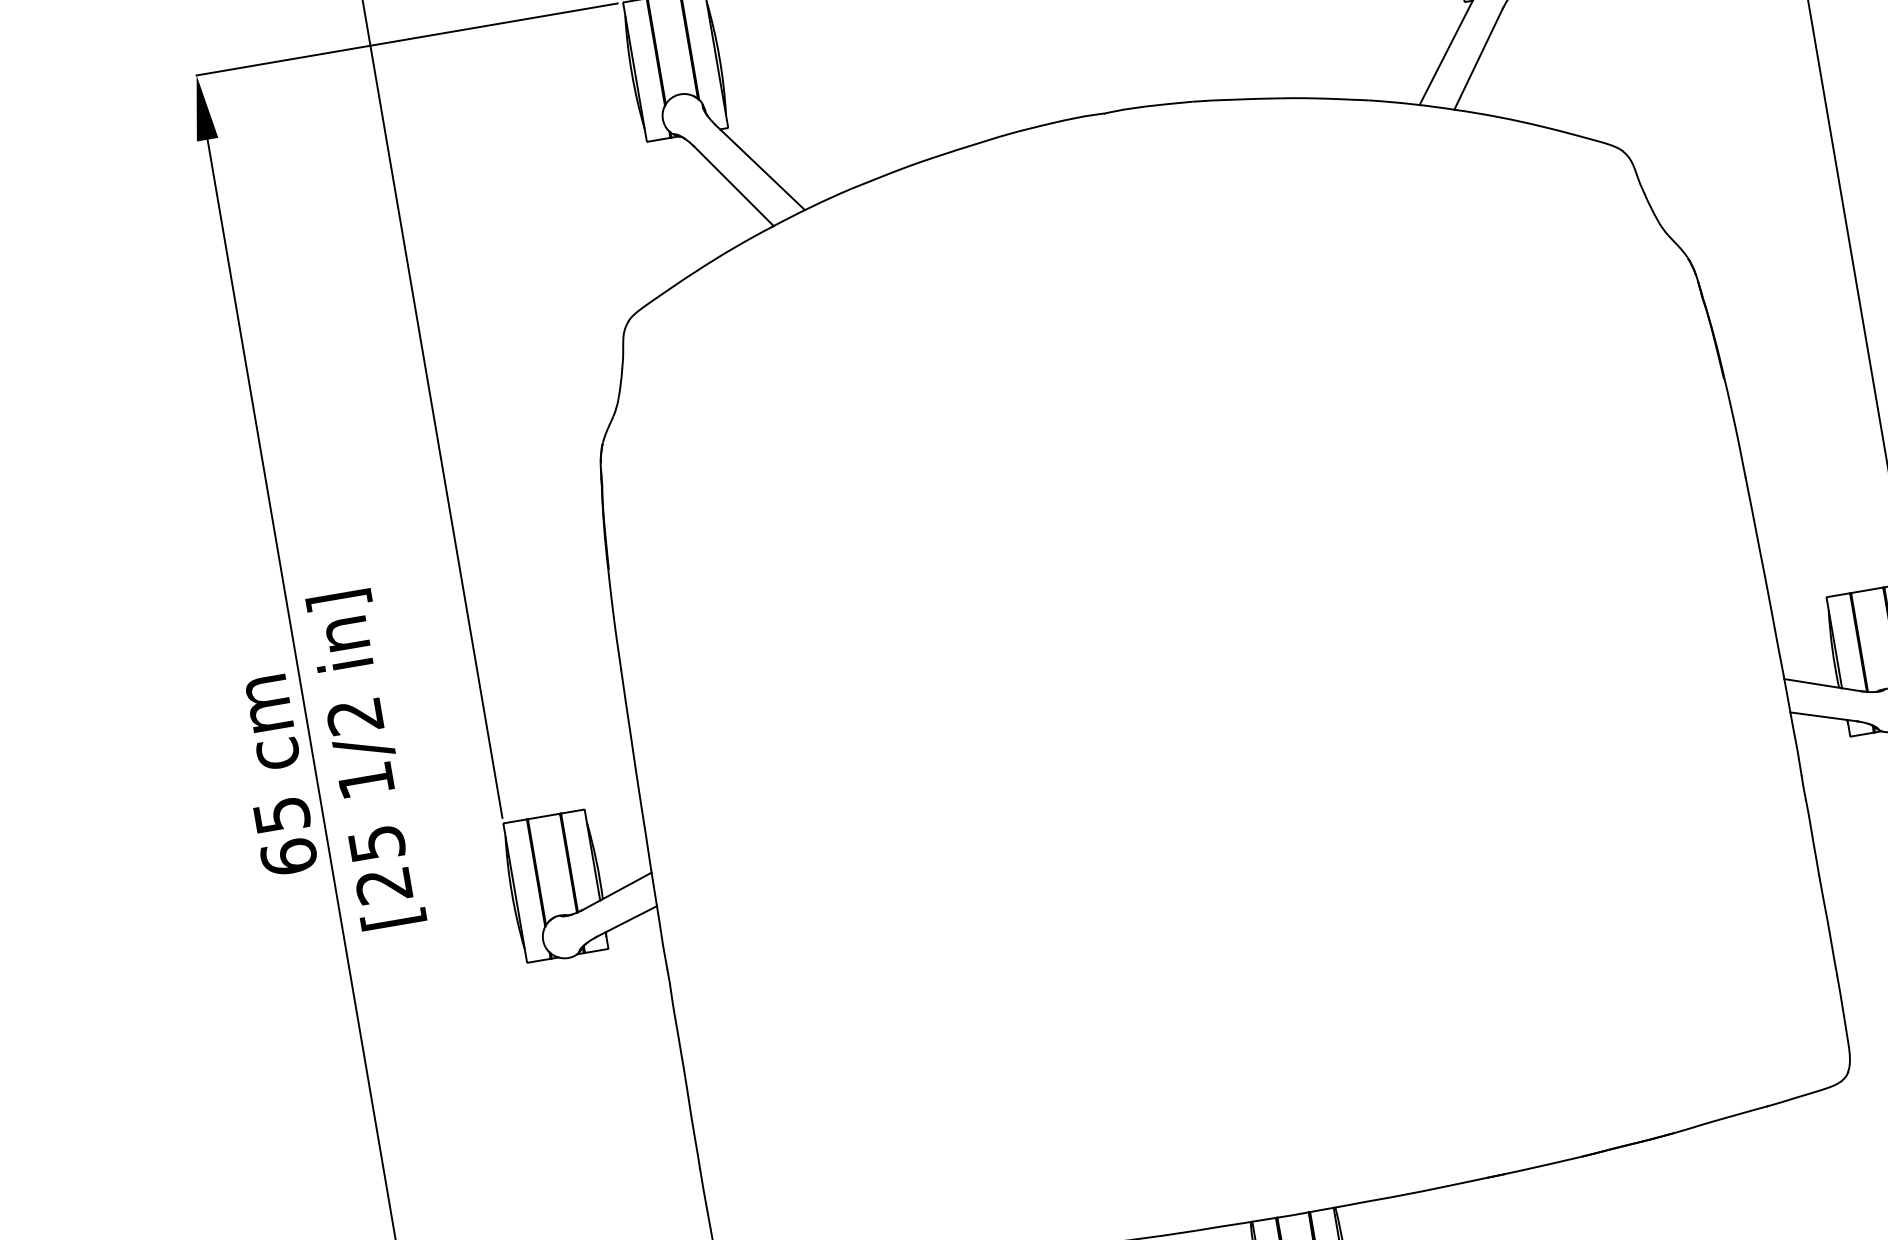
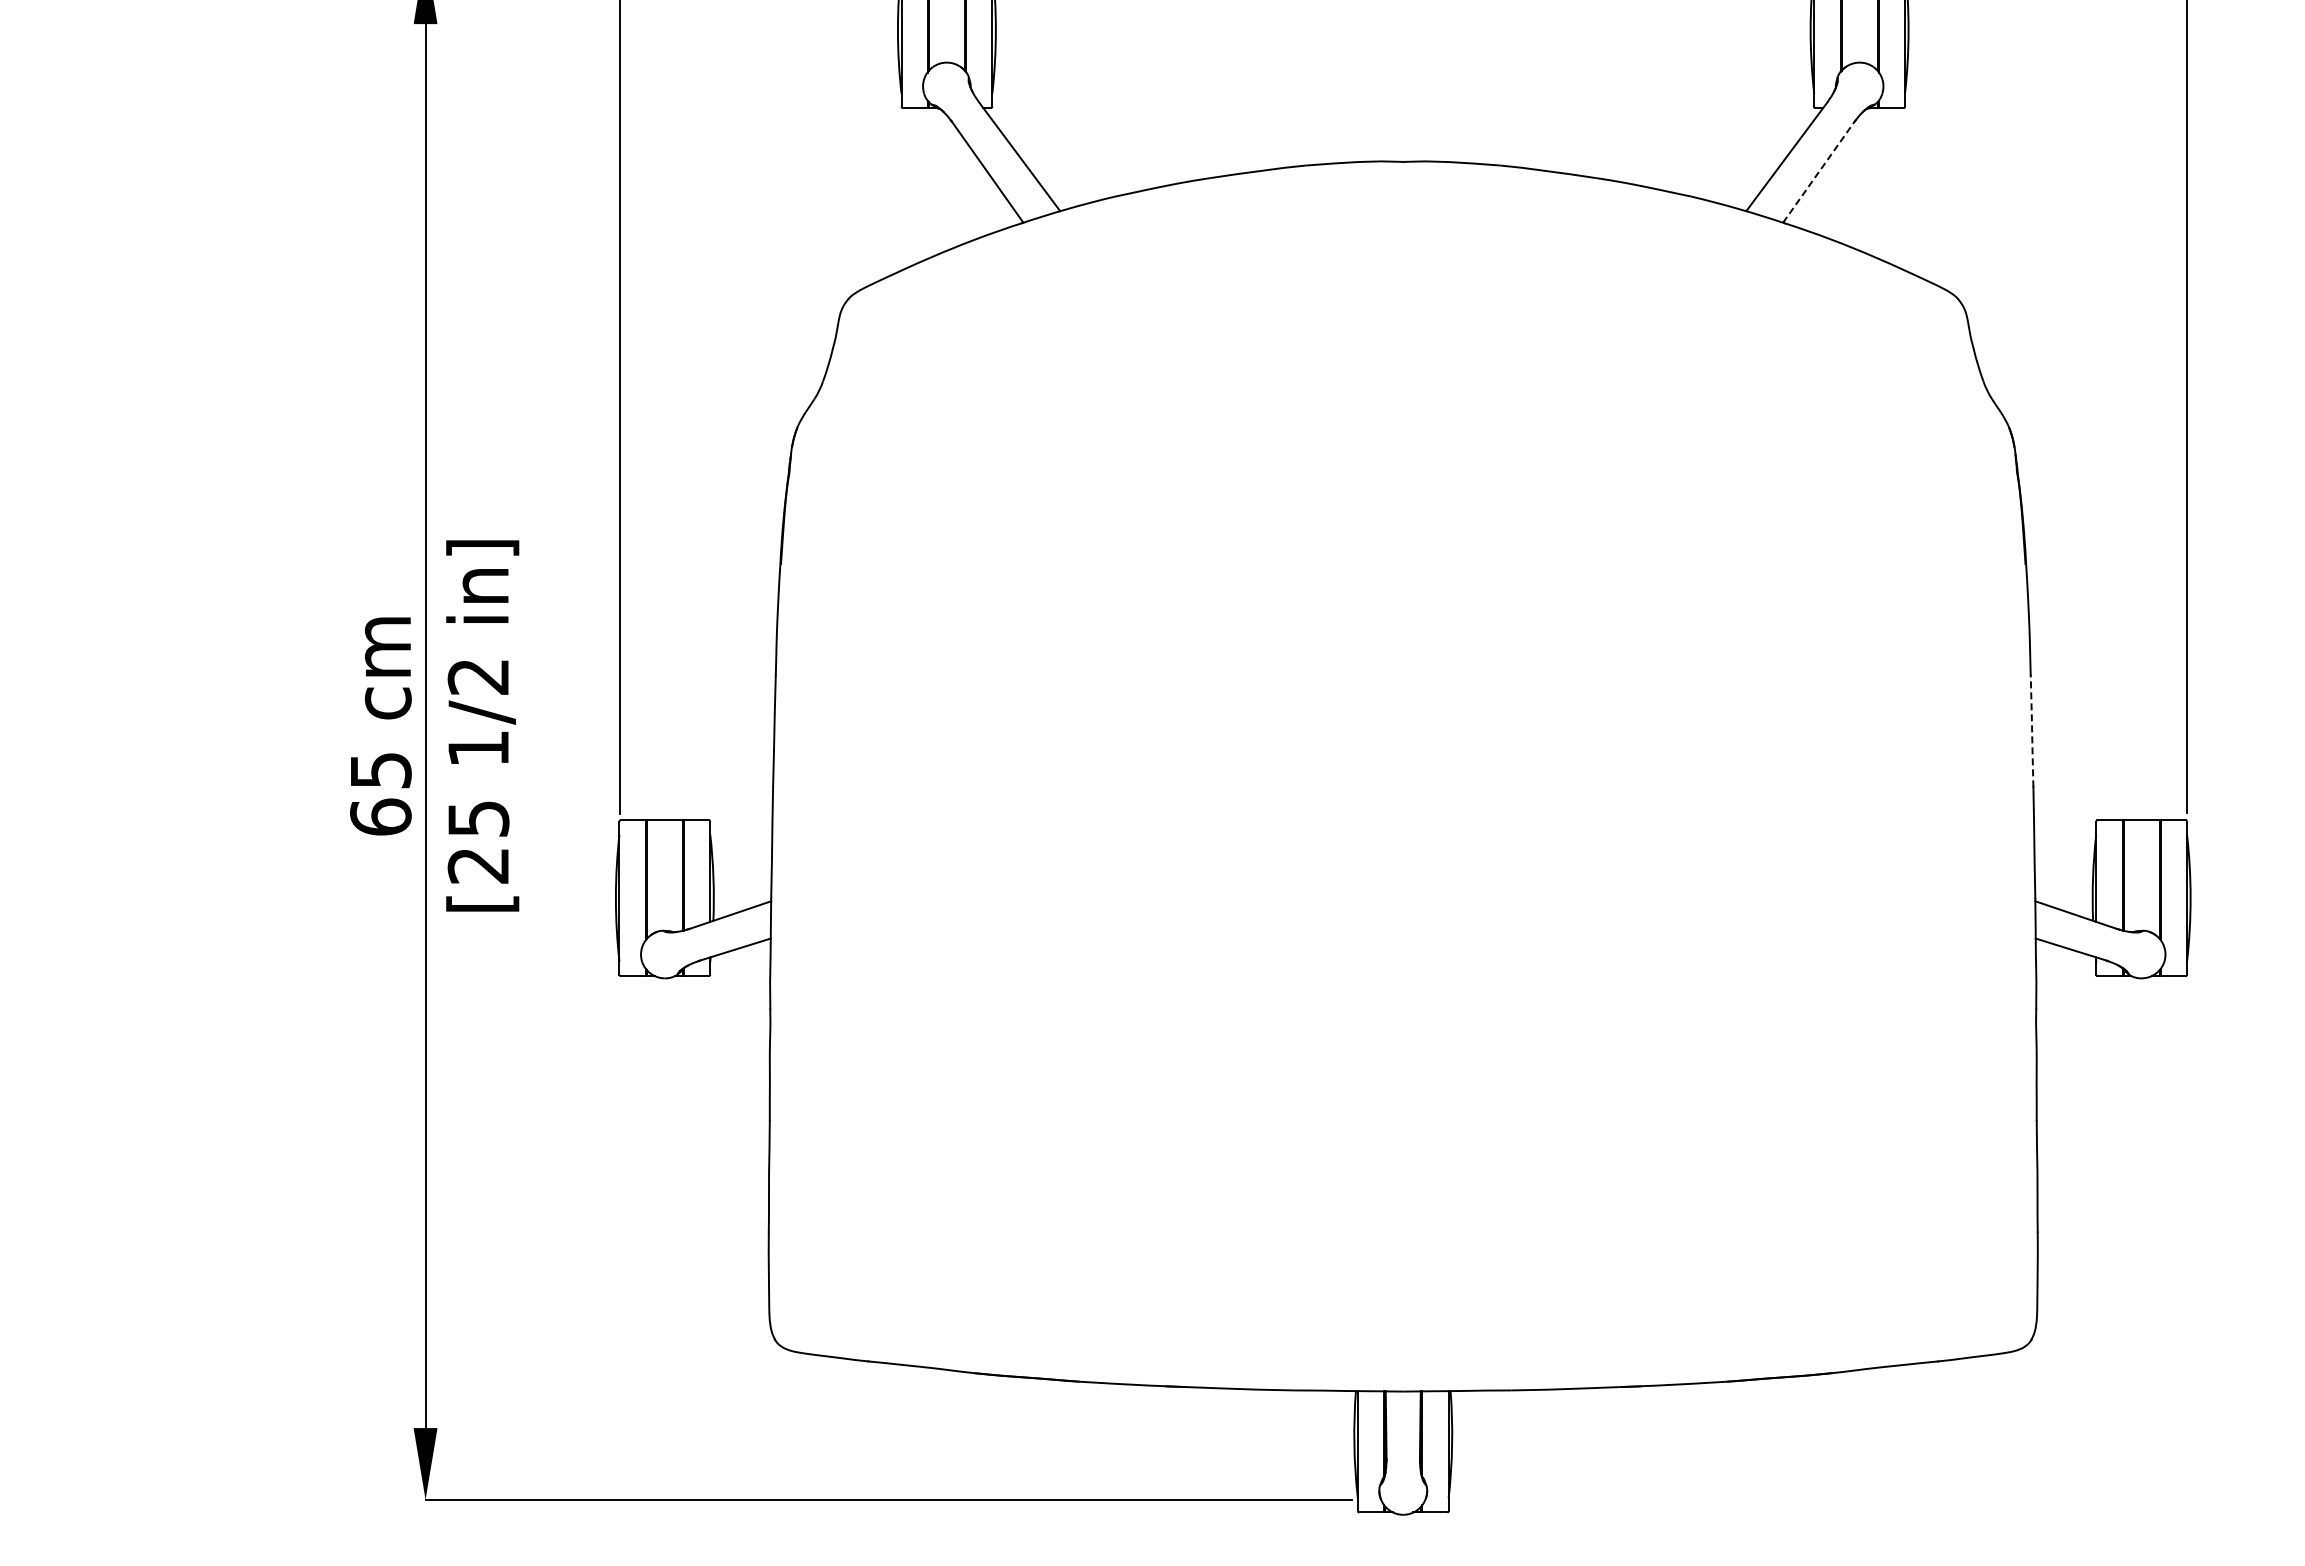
line: (1478, 59) -> (1818, 172), solid -> dashed
line: (1755, 527) -> (2032, 731), solid -> dashed

